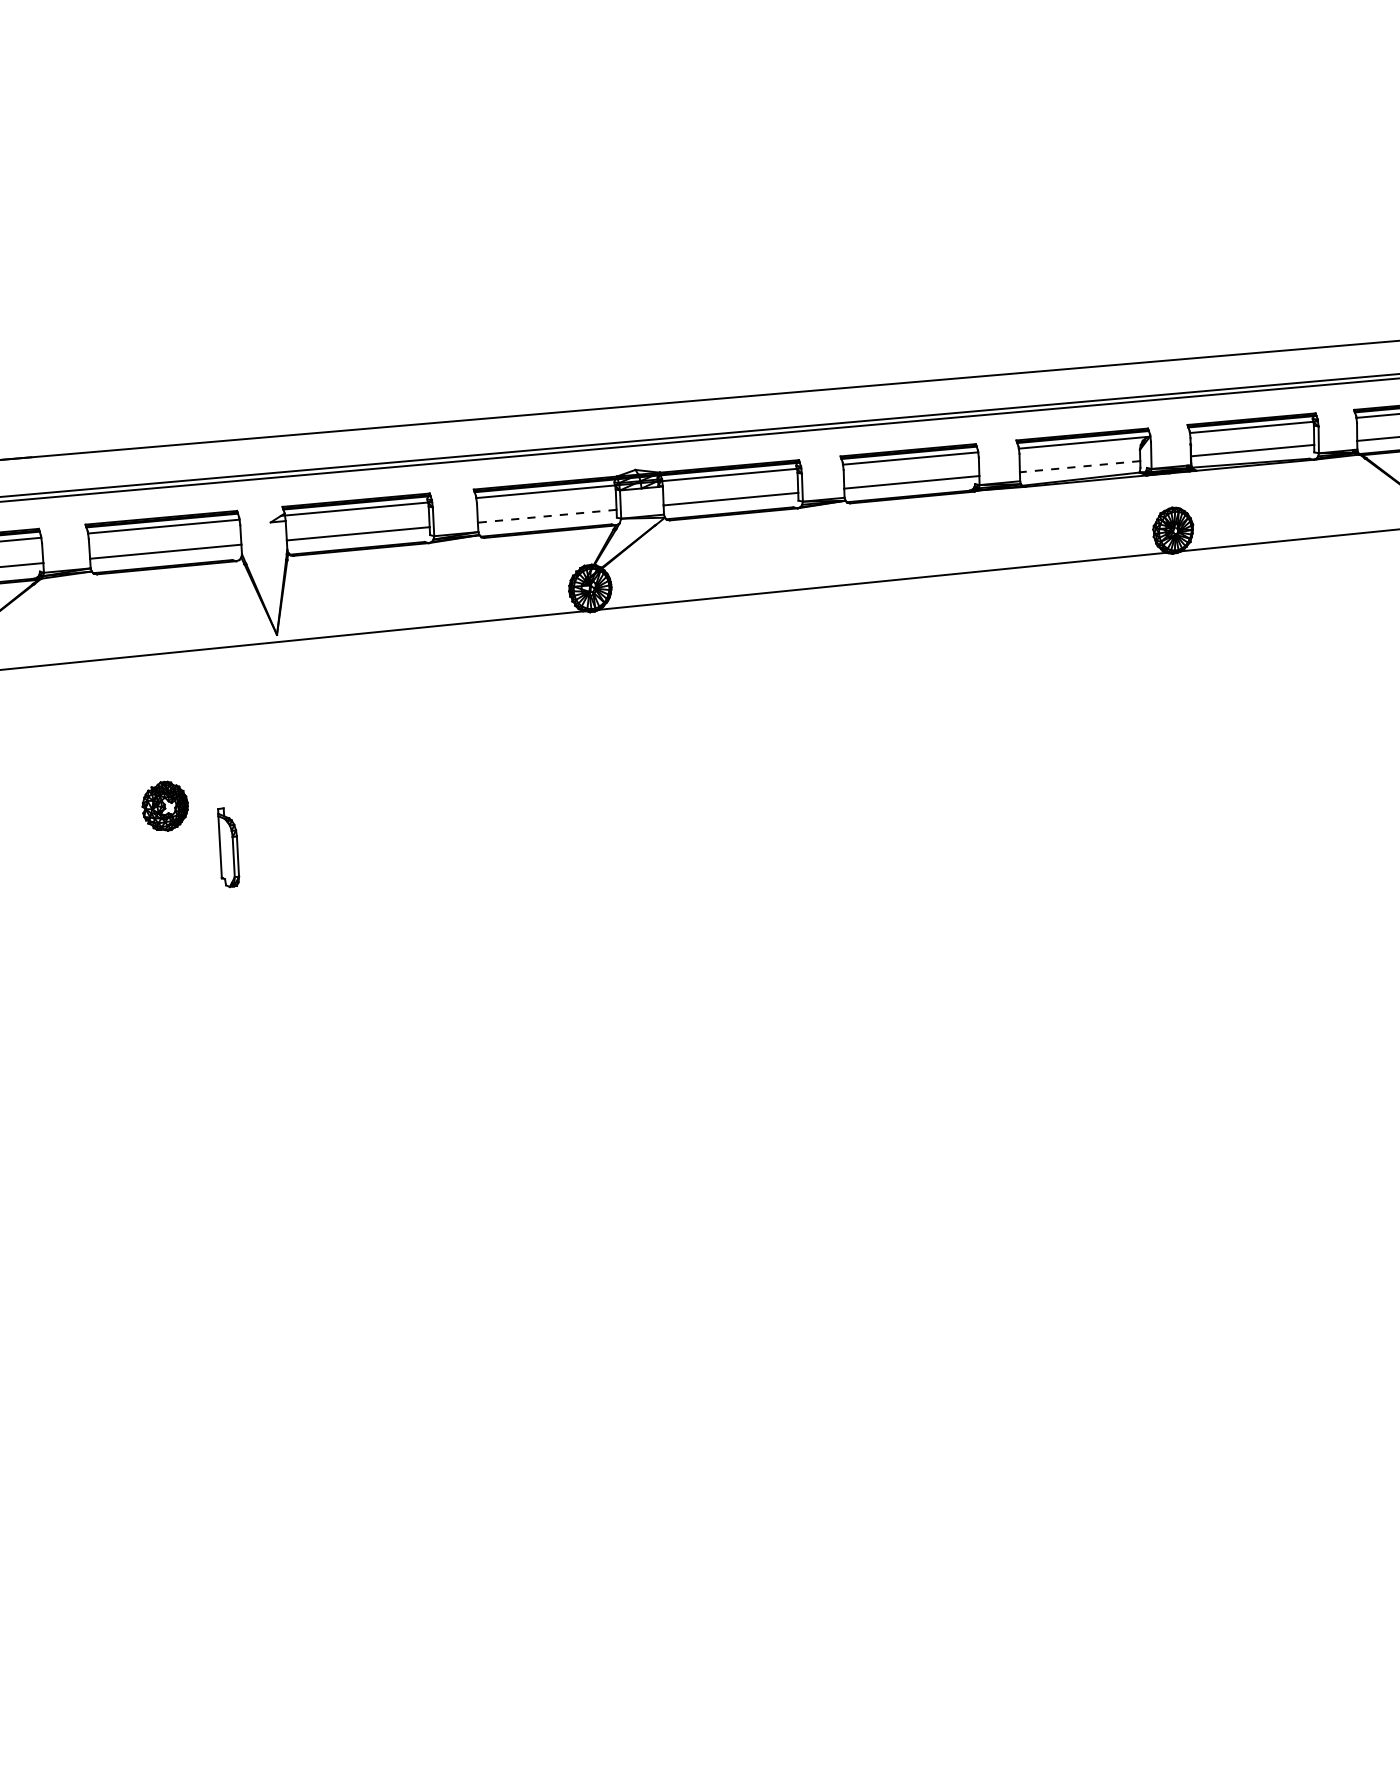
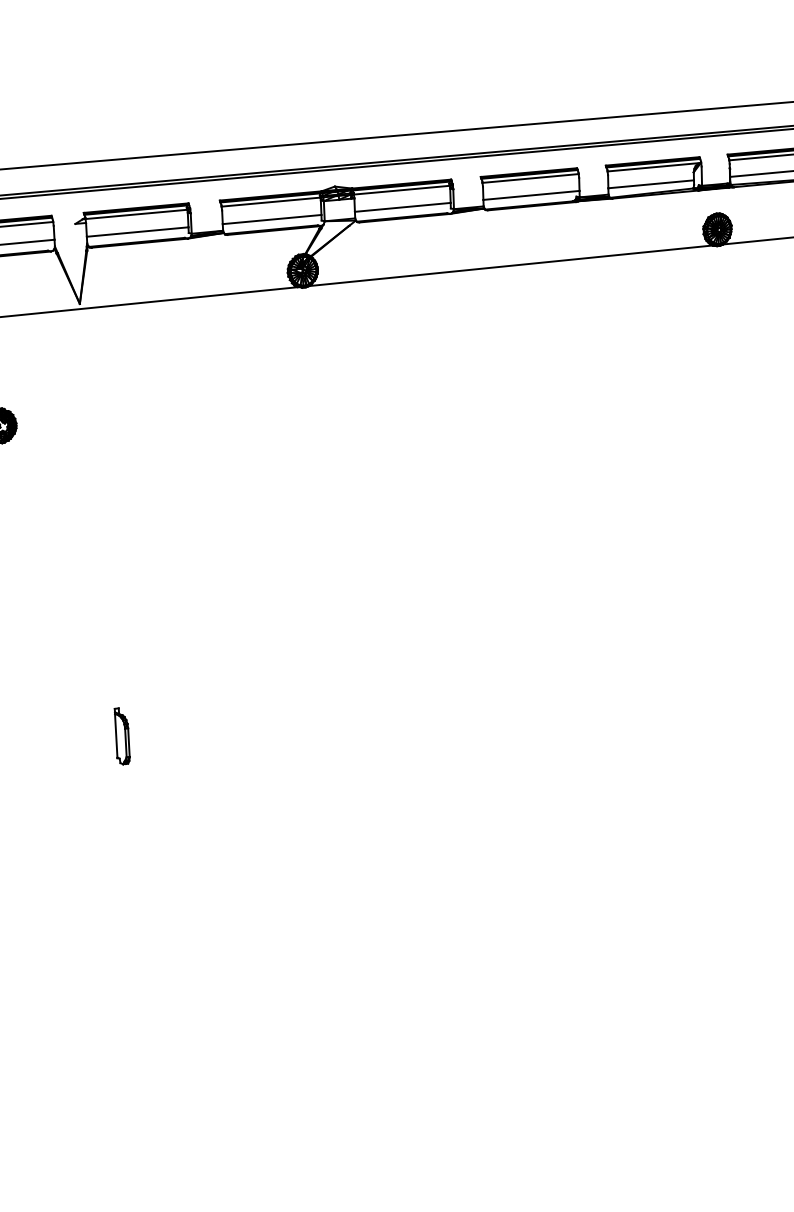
line: (1079, 466) -> (650, 184), dashed -> solid
line: (547, 516) -> (272, 219), dashed -> solid
part: (228, 847) -> (122, 736), moved

